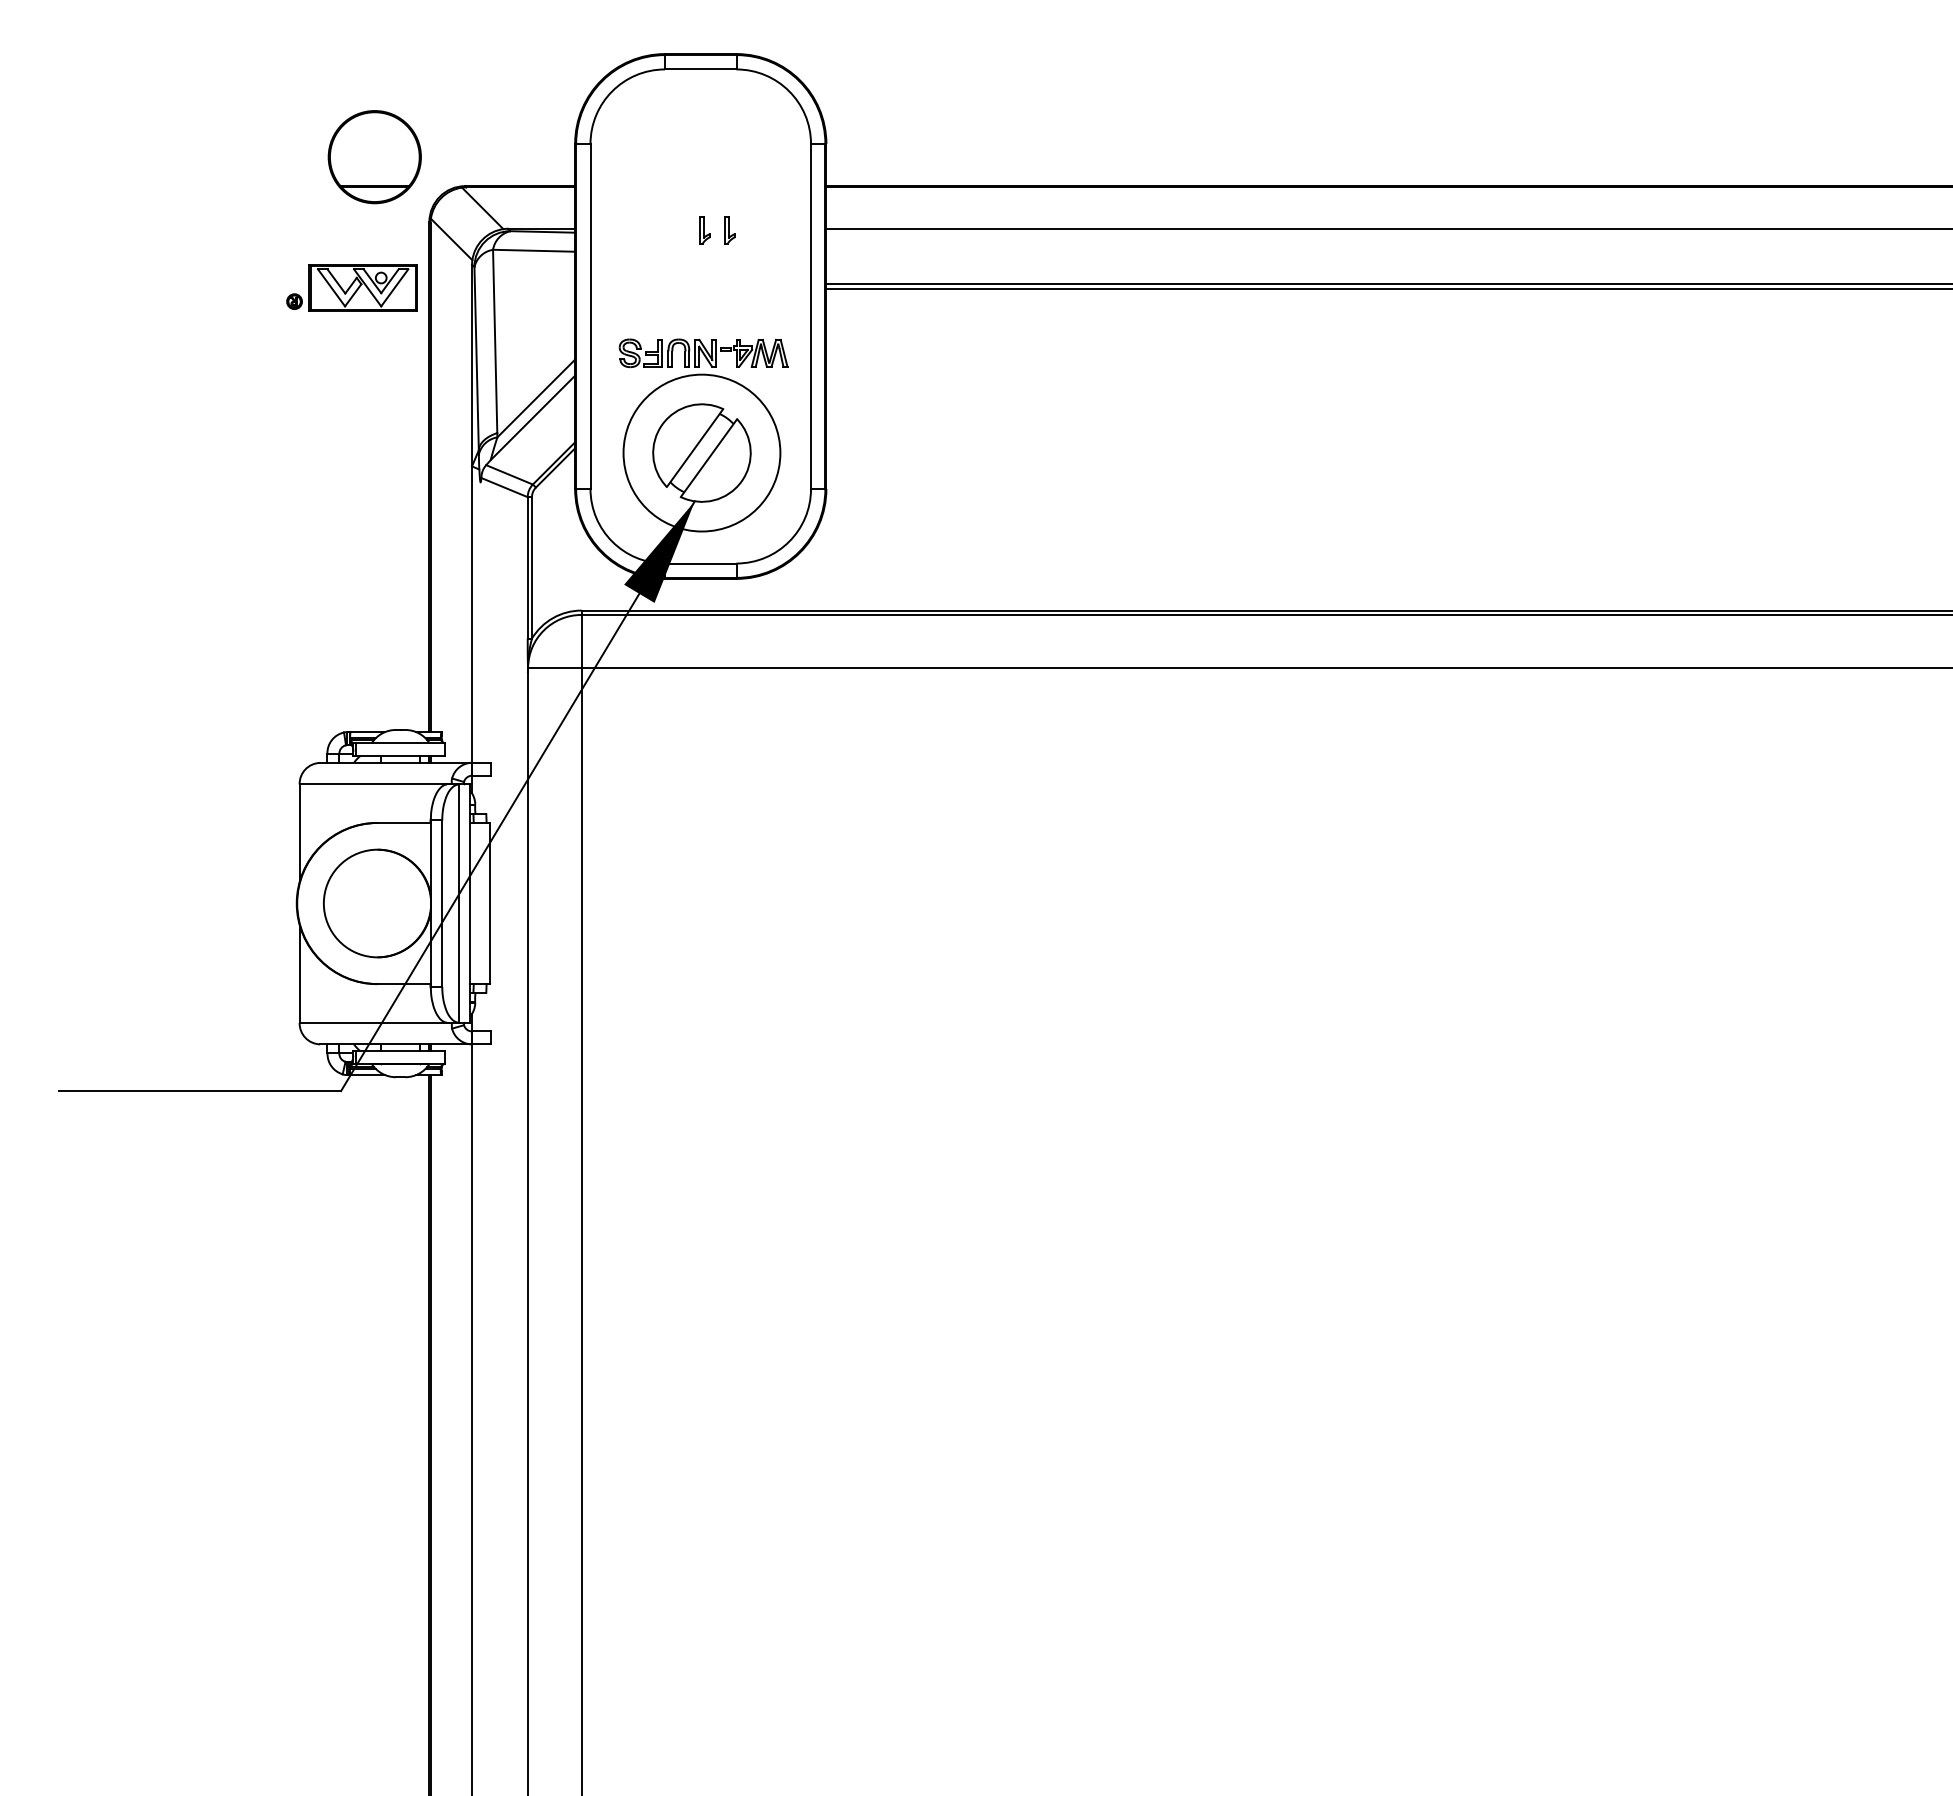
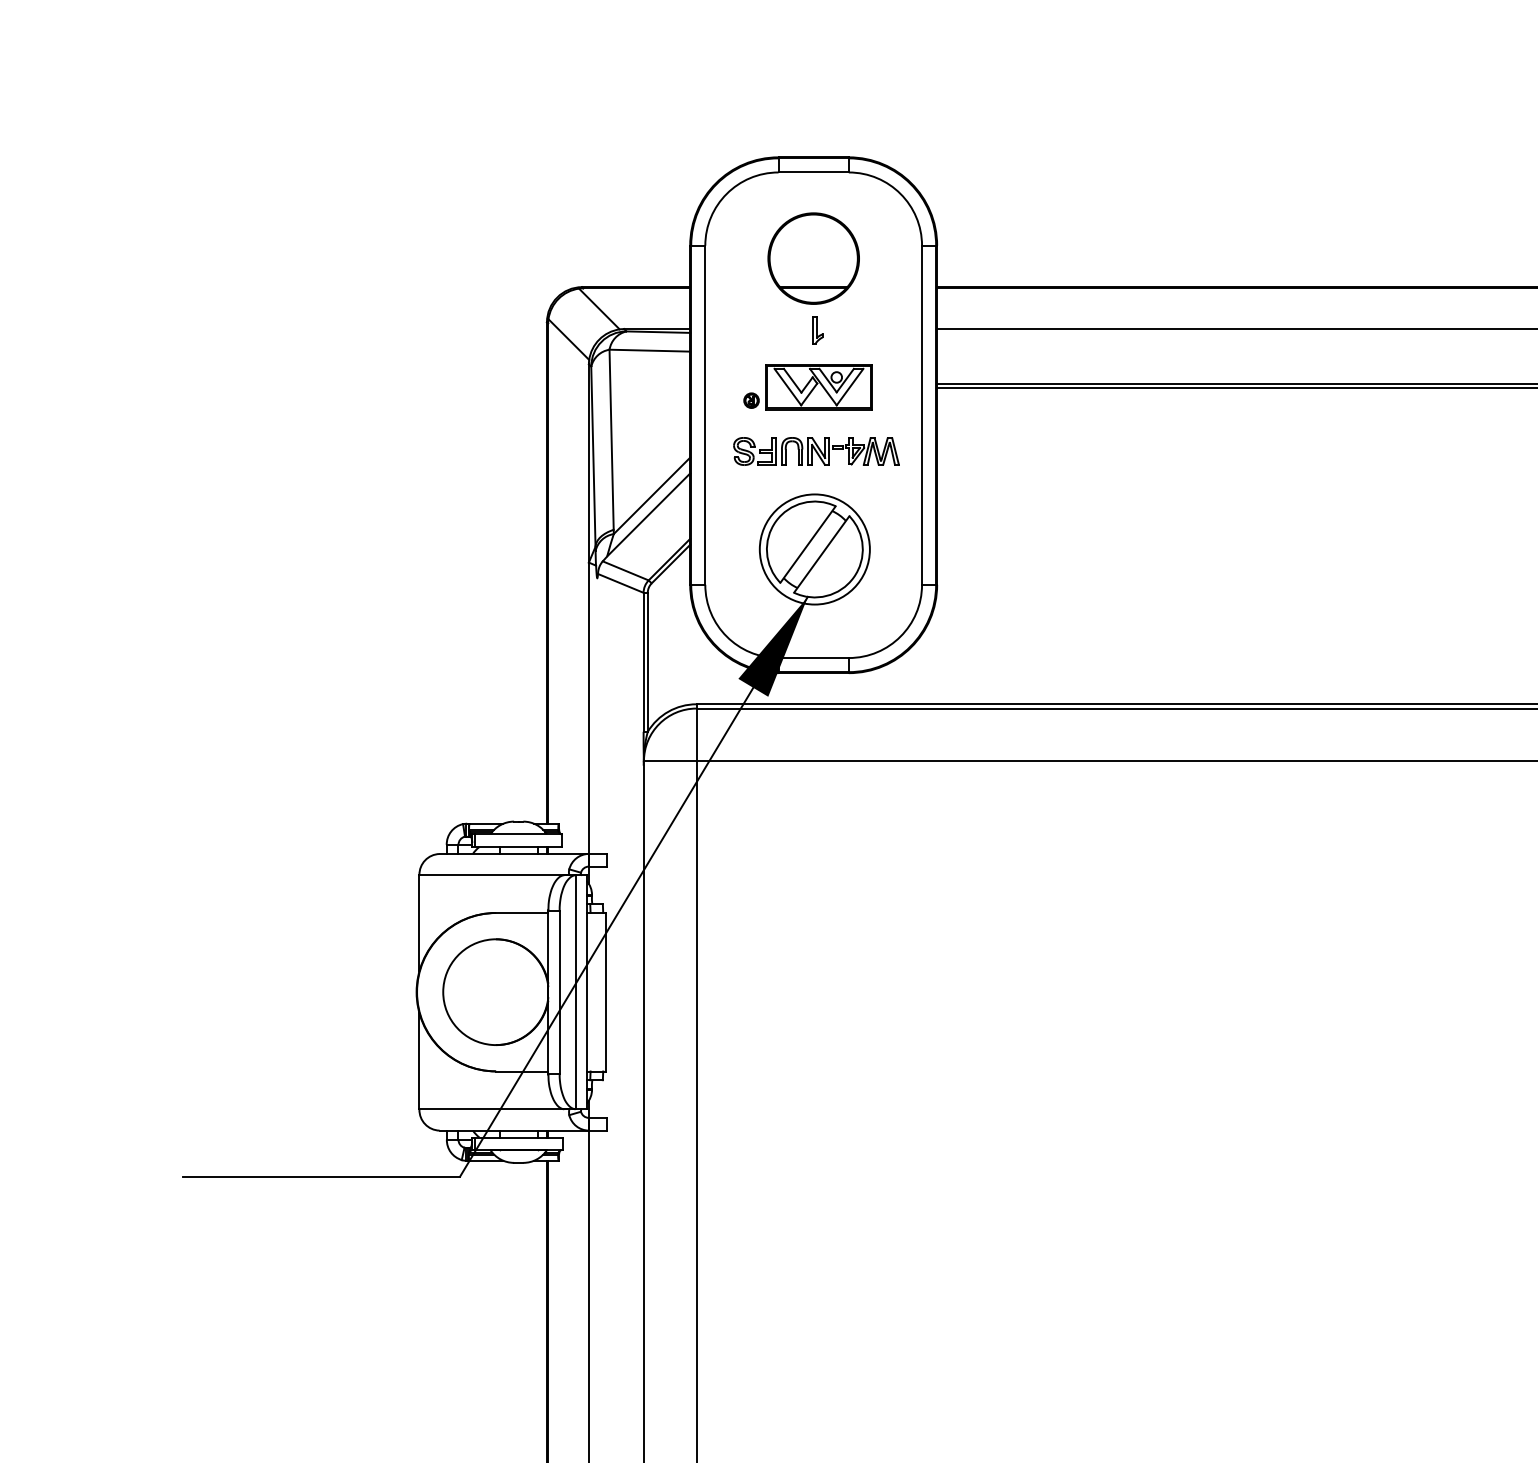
part: (374, 157) -> (813, 258), moved
part: (729, 230) -> (841, 330), removed
part: (351, 287) -> (807, 386), moved
circle: (701, 453) -> (814, 549), size x0.71

